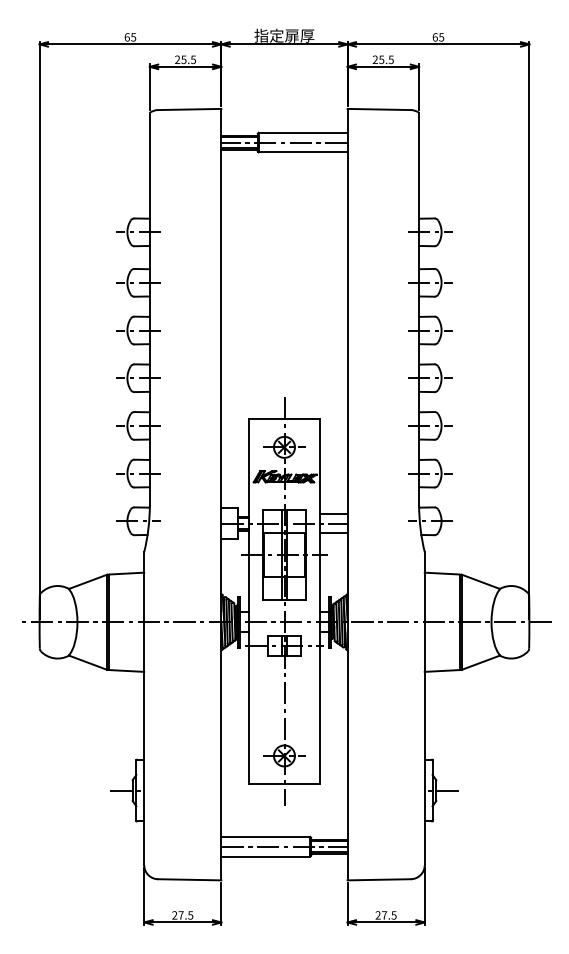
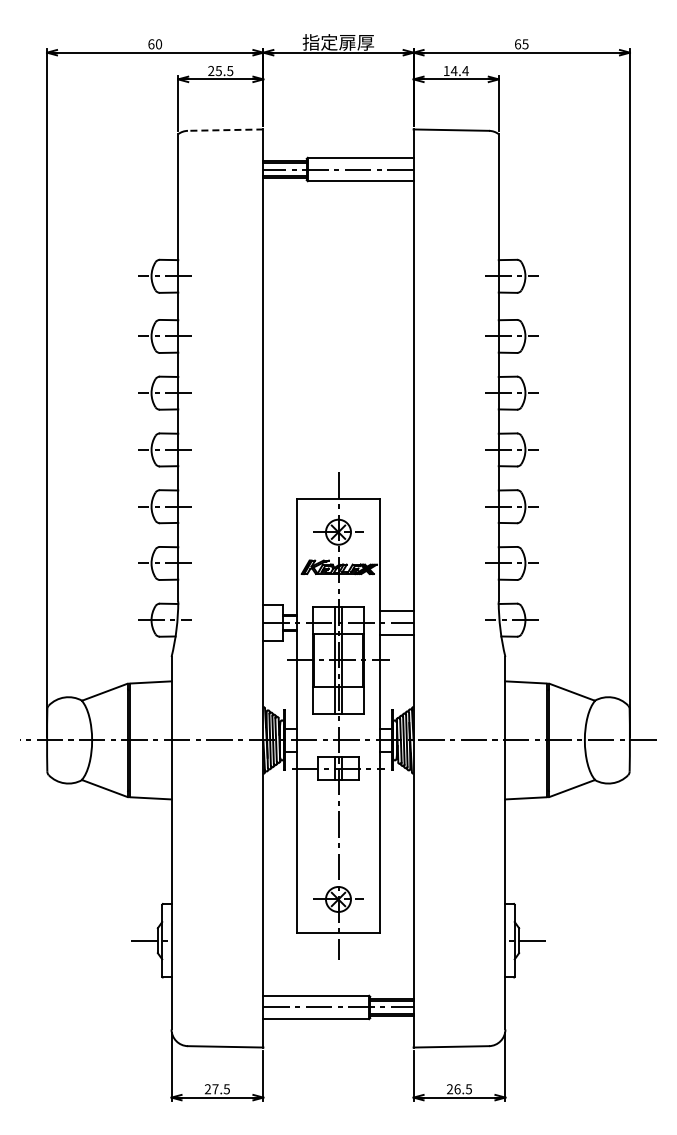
text: (133, 37) -> (158, 44), 65 -> 60
text: (382, 59) -> (455, 70), 25.5 -> 14.4
line: (189, 109) -> (225, 130), solid -> dashed
text: (384, 915) -> (457, 1089), 27.5 -> 26.5

